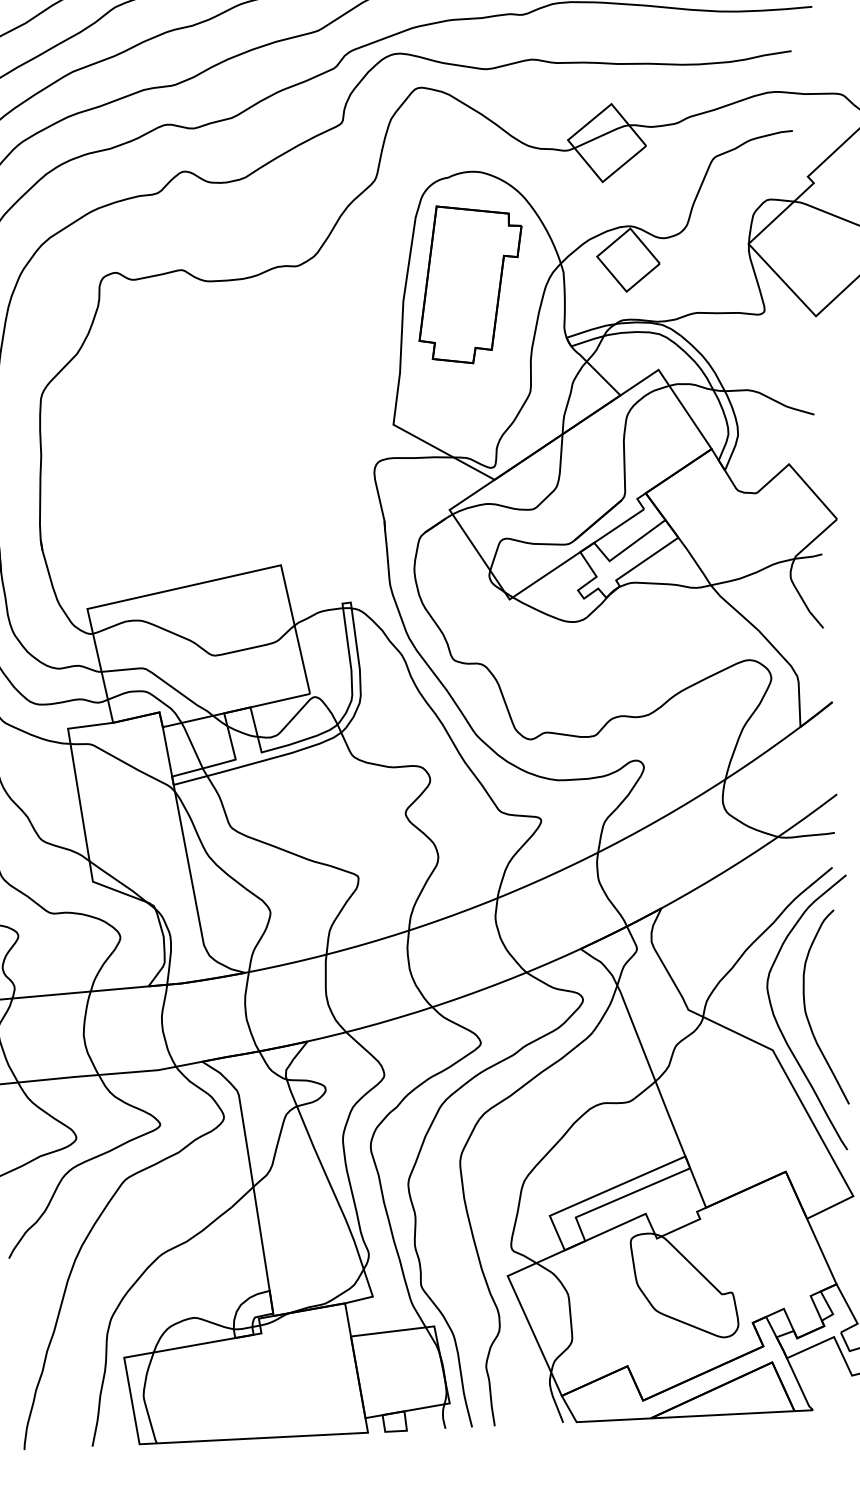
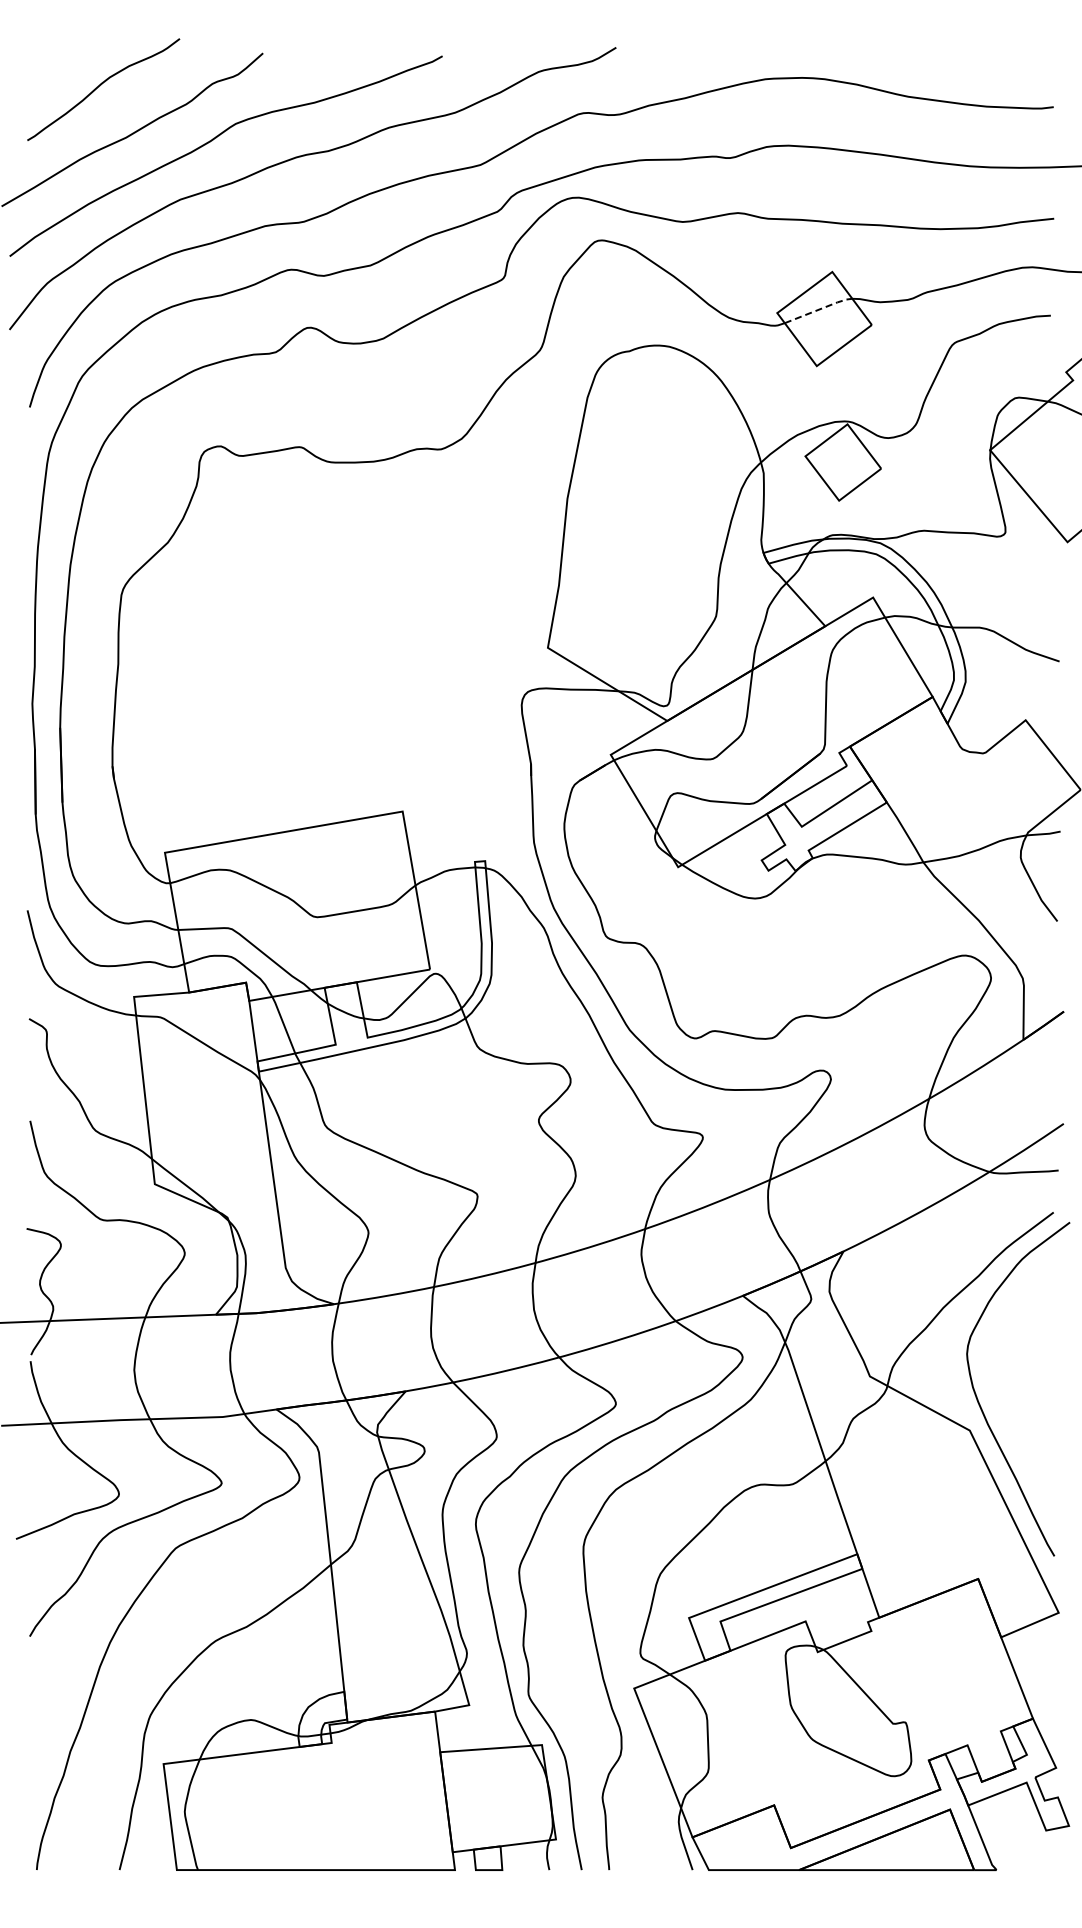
line: (602, 135) -> (819, 309), solid -> dashed
part: (470, 283) -> (649, 481), removed
curve: (806, 1013) -> (1013, 1387), removed

